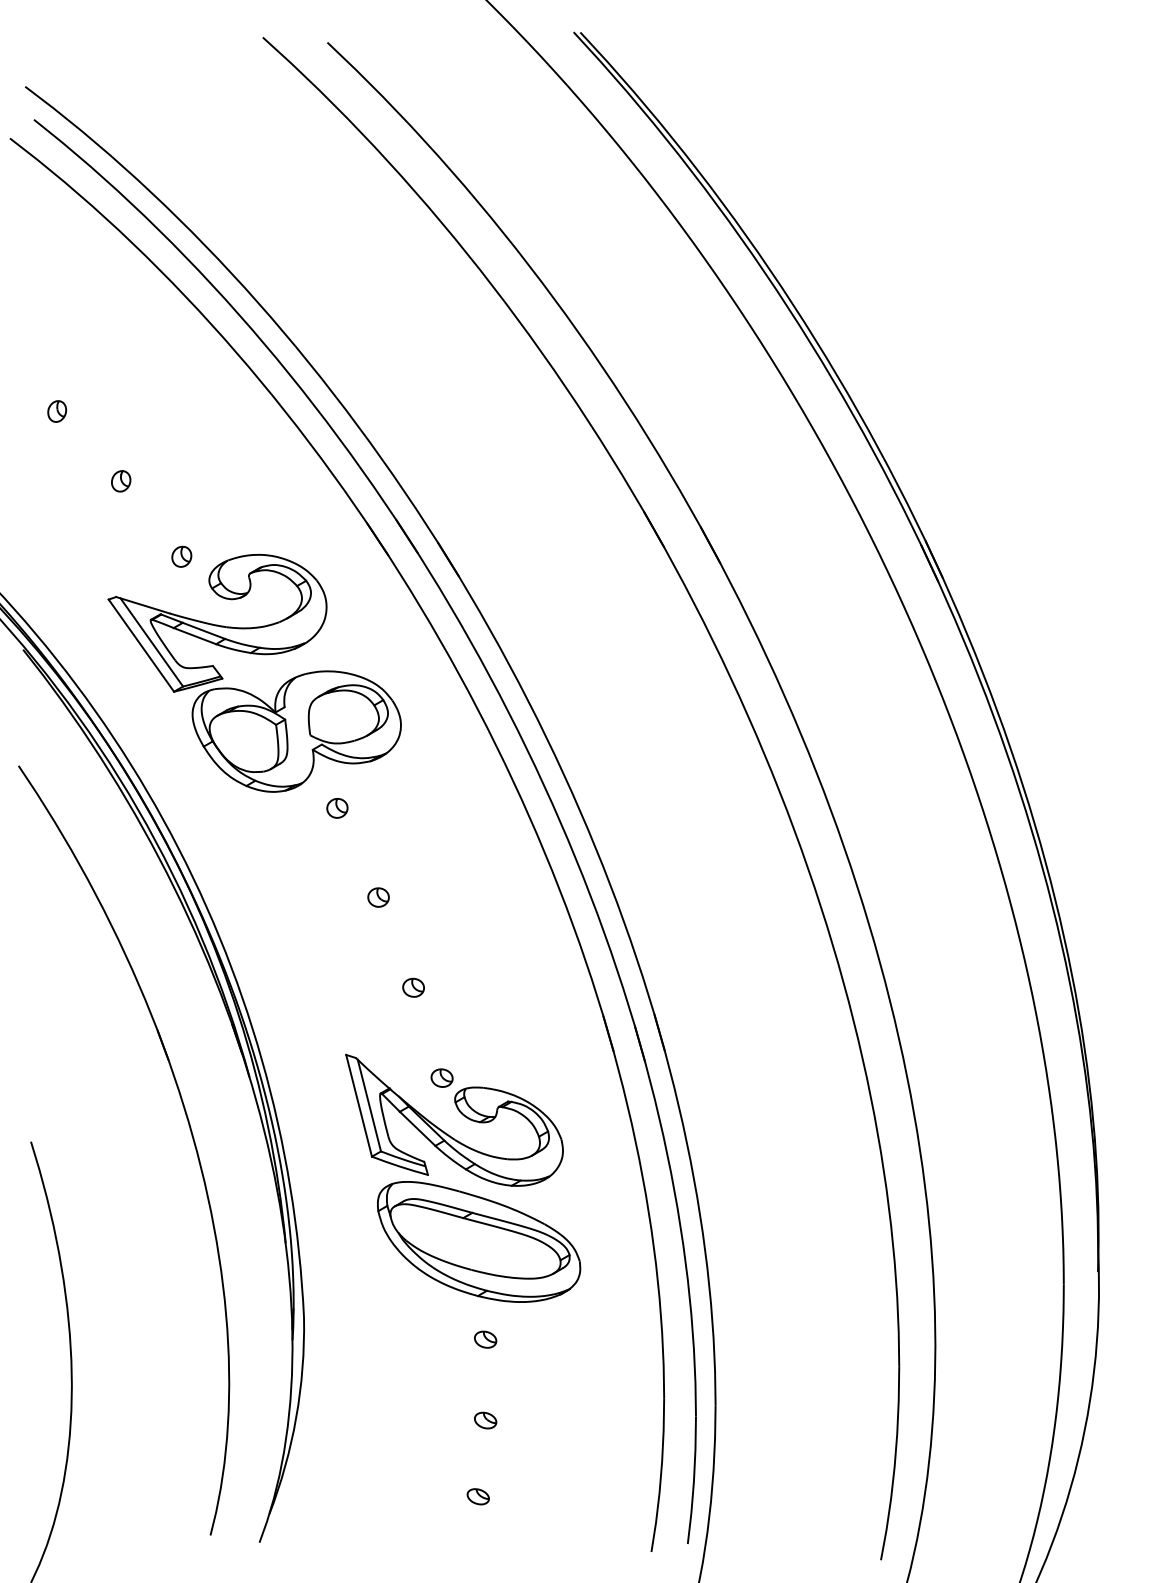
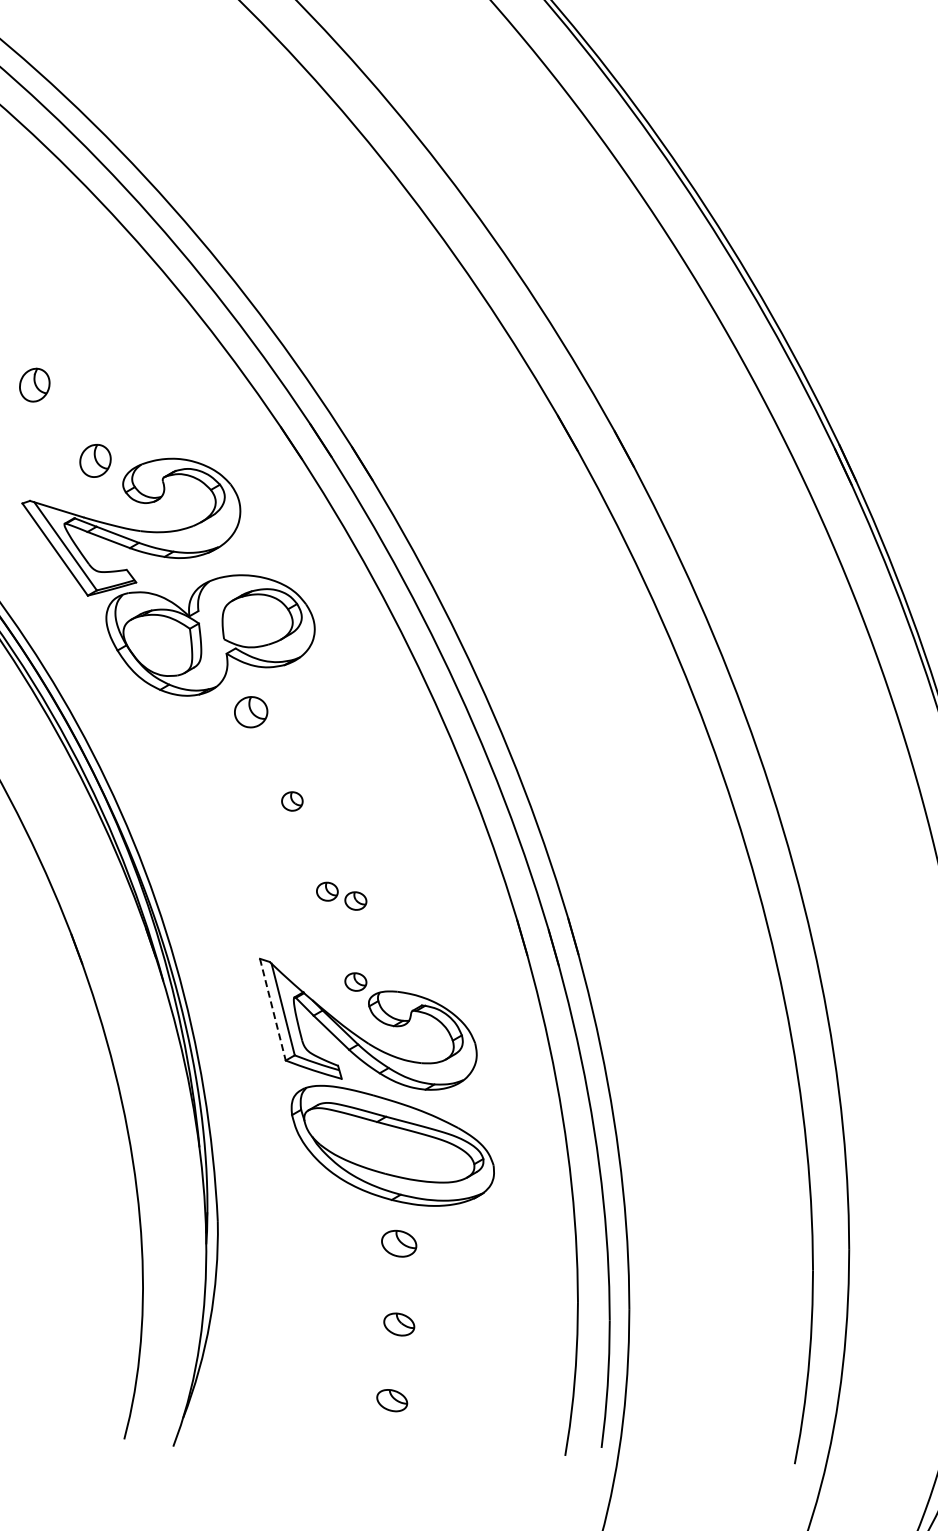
part: (121, 481) -> (35, 385), size x1.6
part: (181, 556) -> (95, 460), size x1.6
part: (337, 808) -> (251, 712), size x1.6
part: (441, 996) -> (355, 900), added
line: (359, 1106) -> (273, 1010), solid -> dashed
part: (485, 1339) -> (399, 1243), size x1.6
part: (485, 1420) -> (399, 1324), size x1.4
part: (477, 1496) -> (391, 1400), size x1.4

